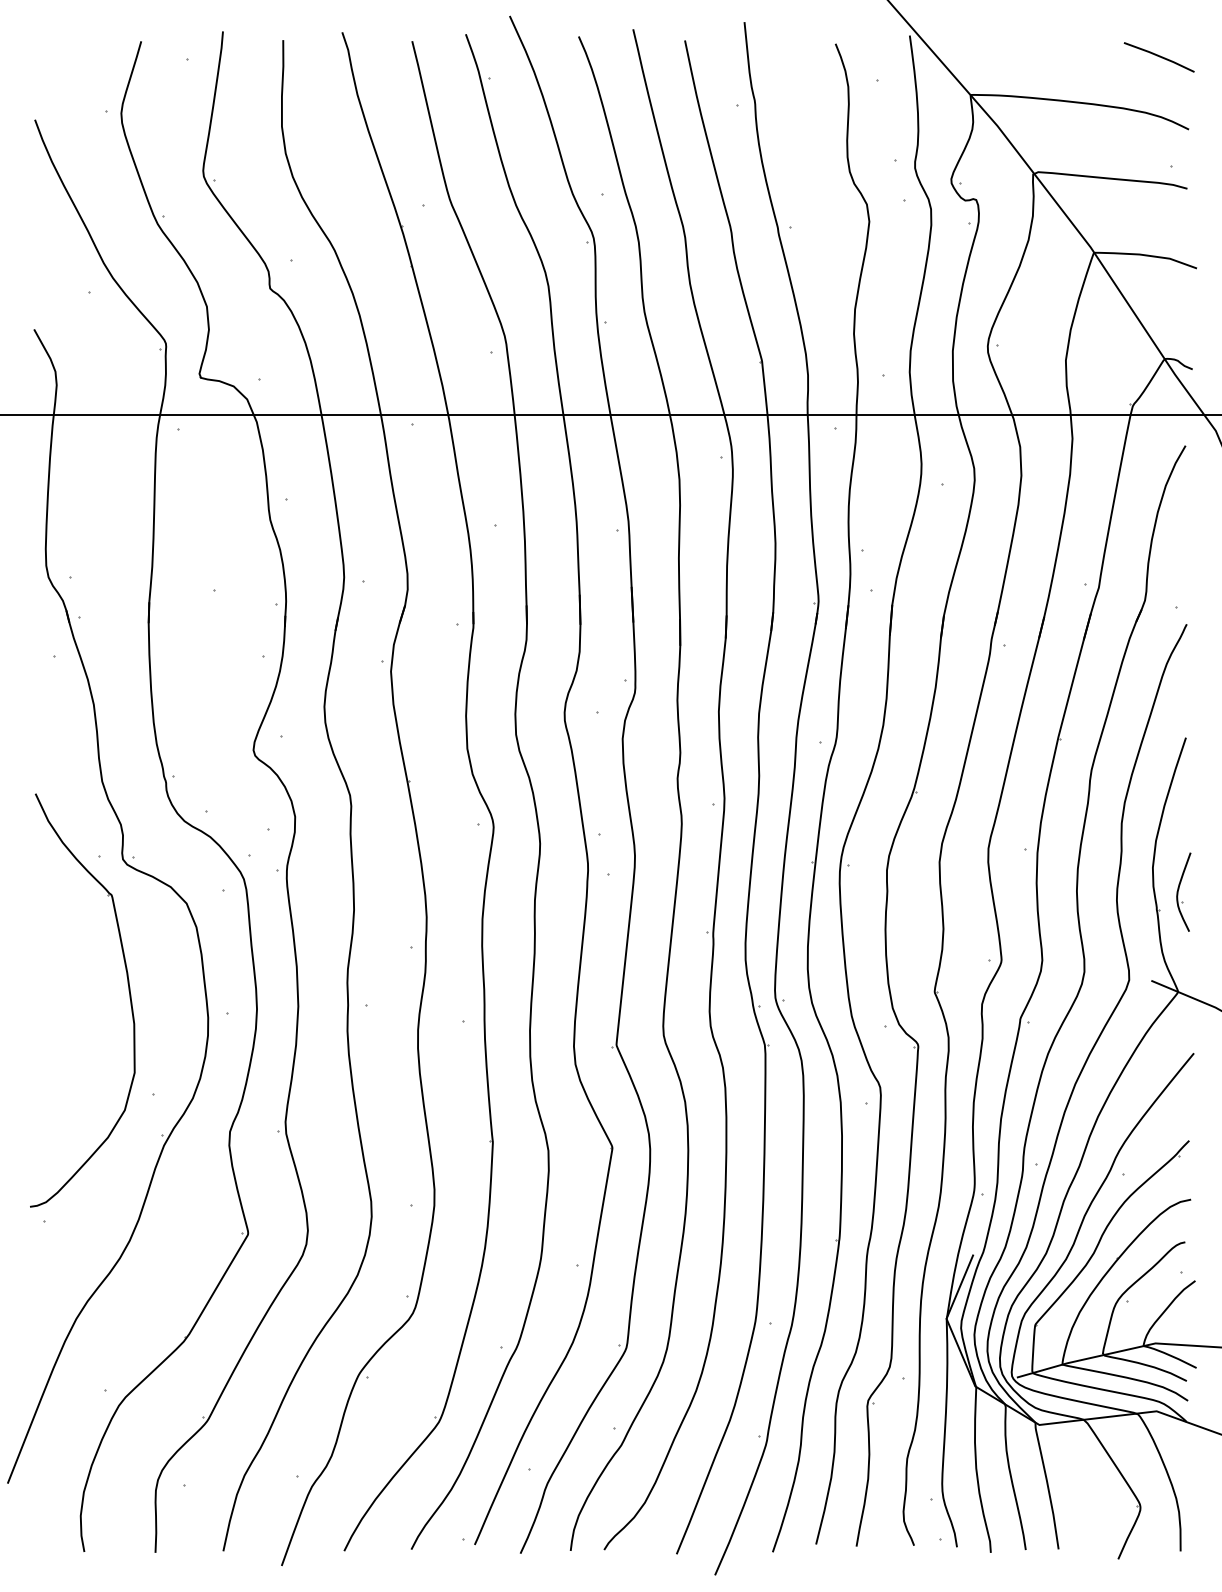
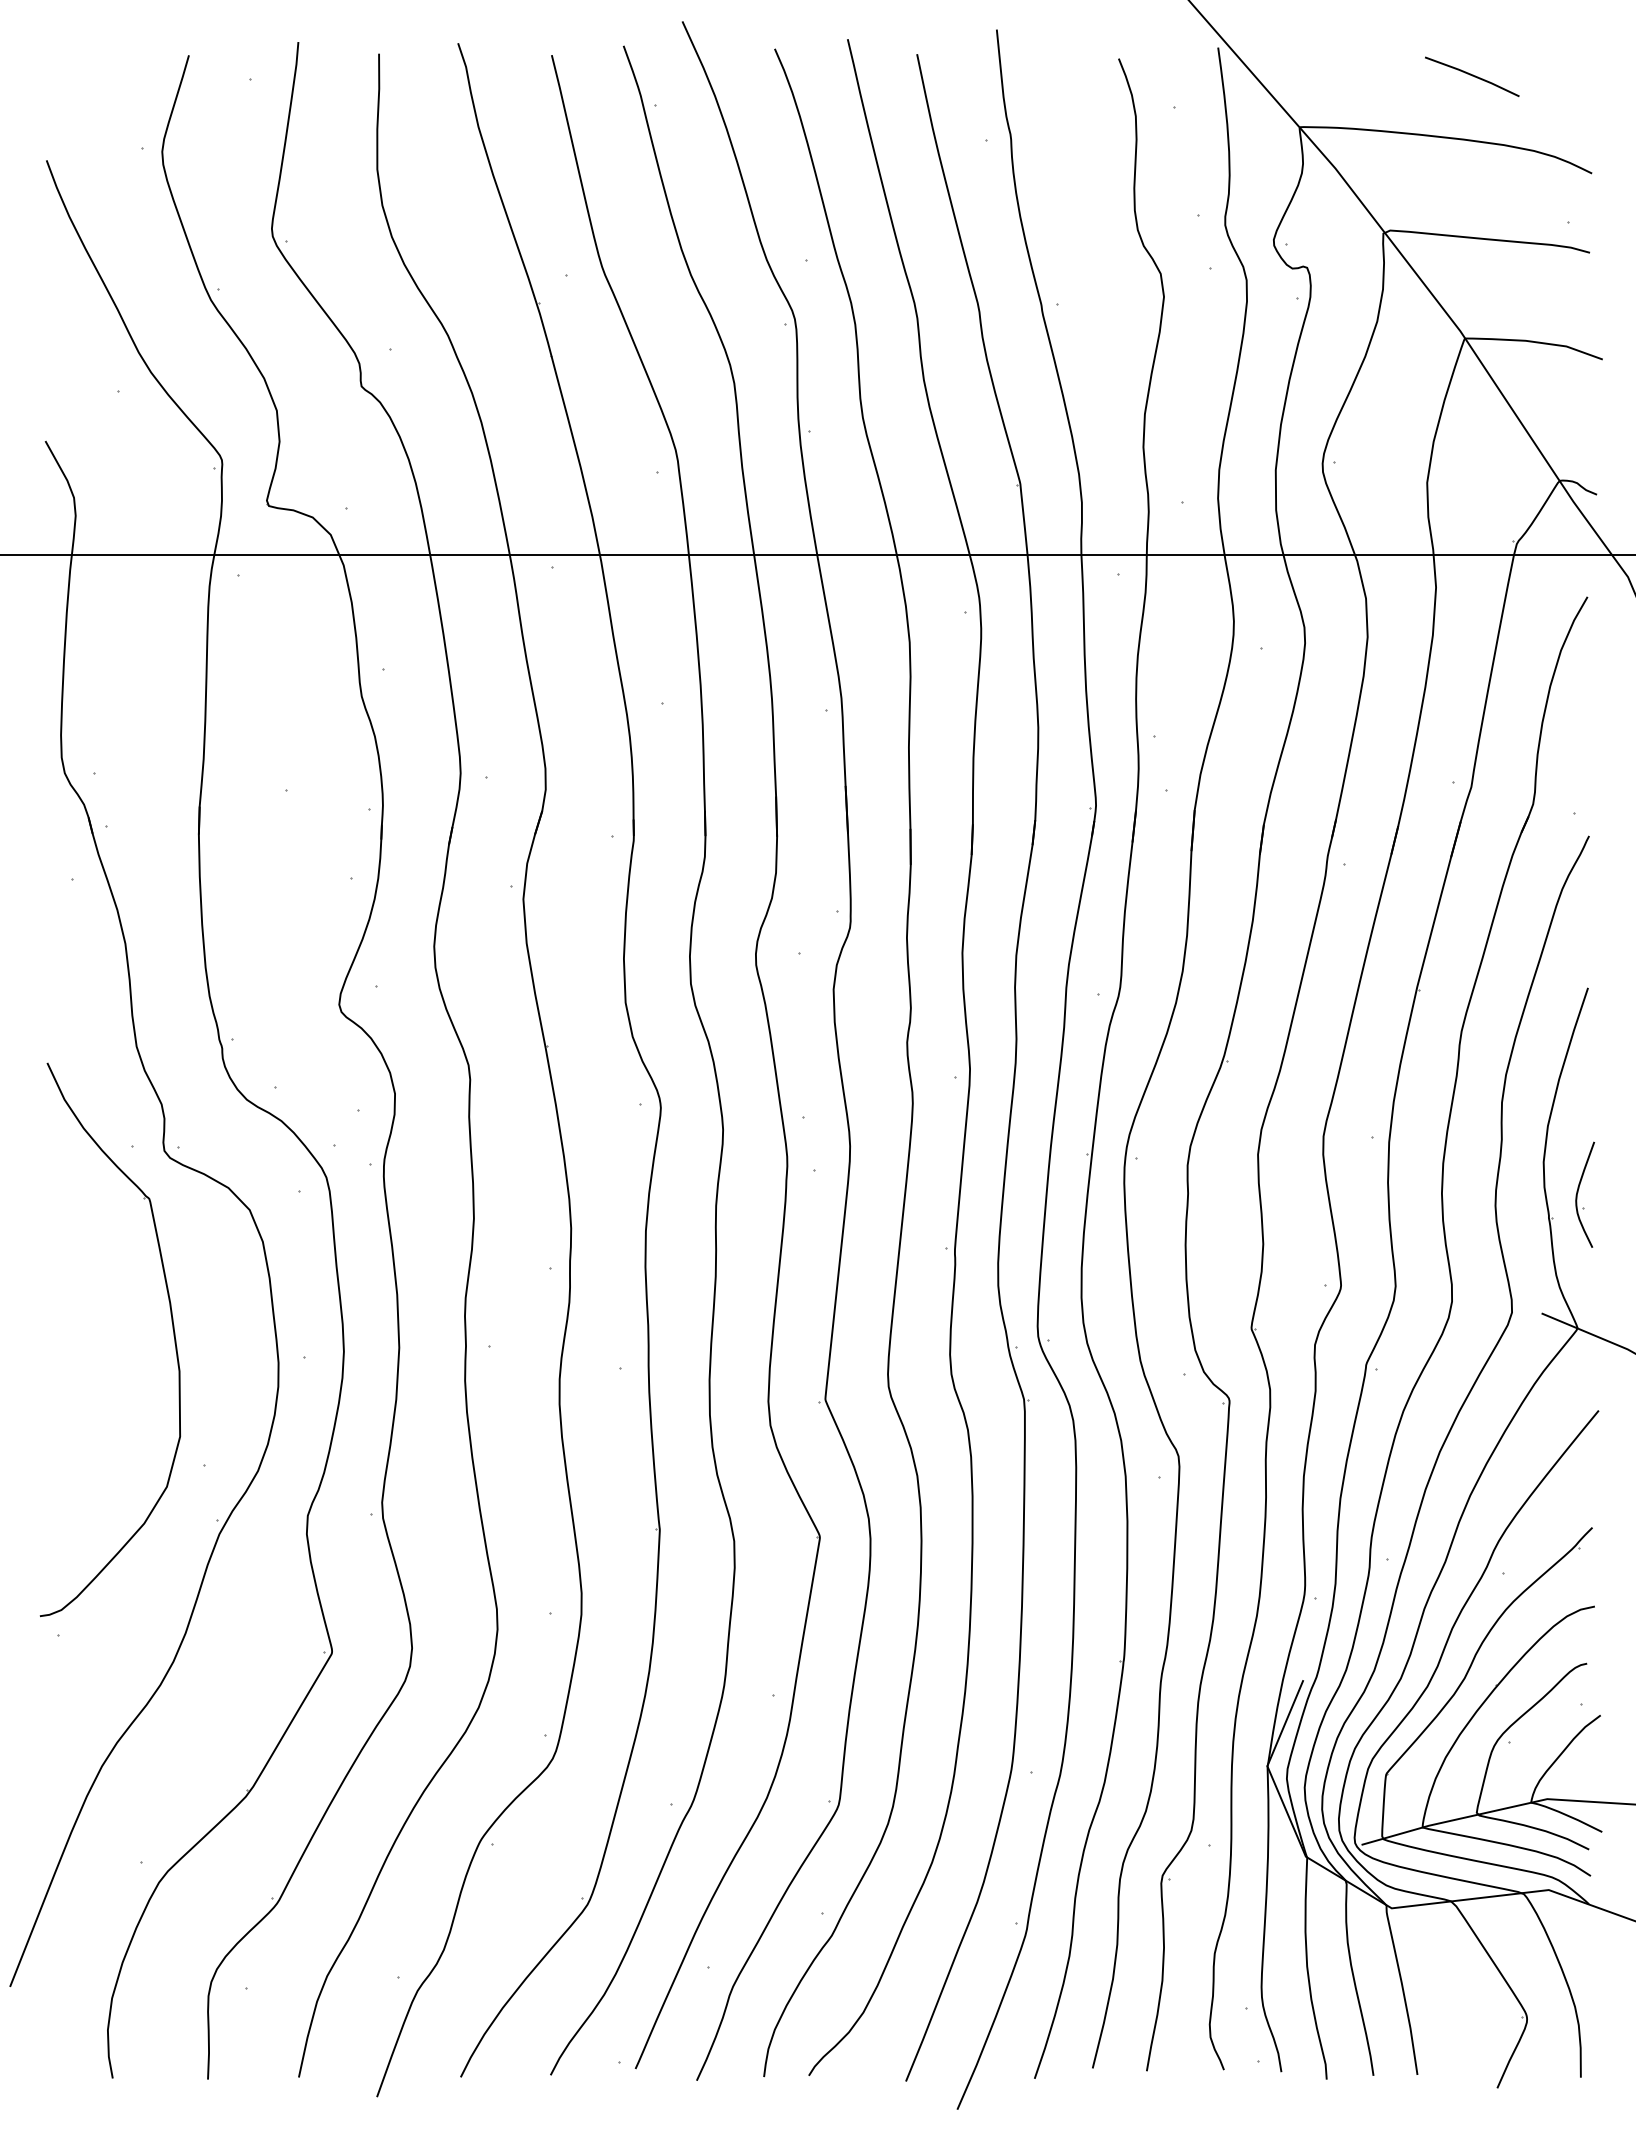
line: (1159, 57) -> (1472, 76), moved

